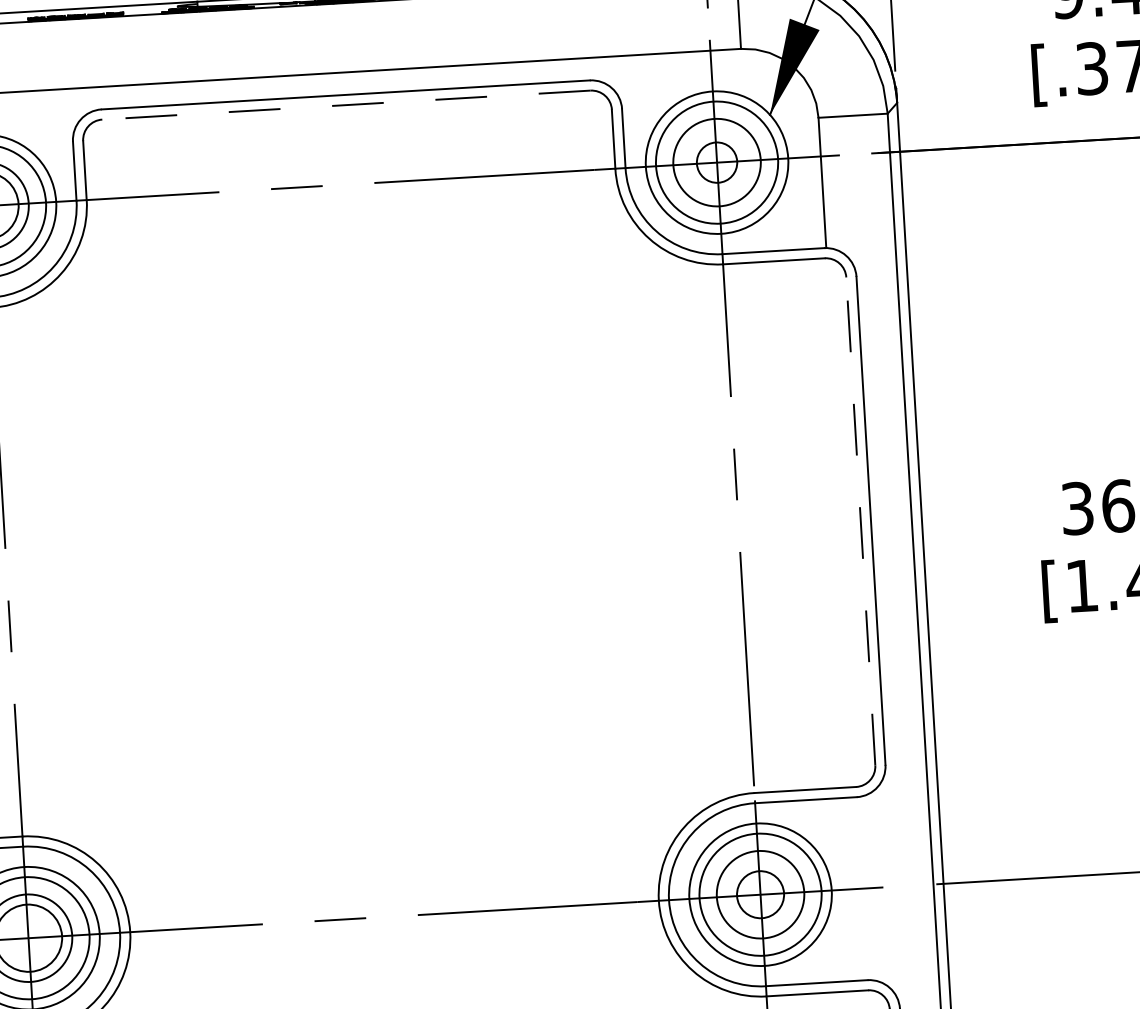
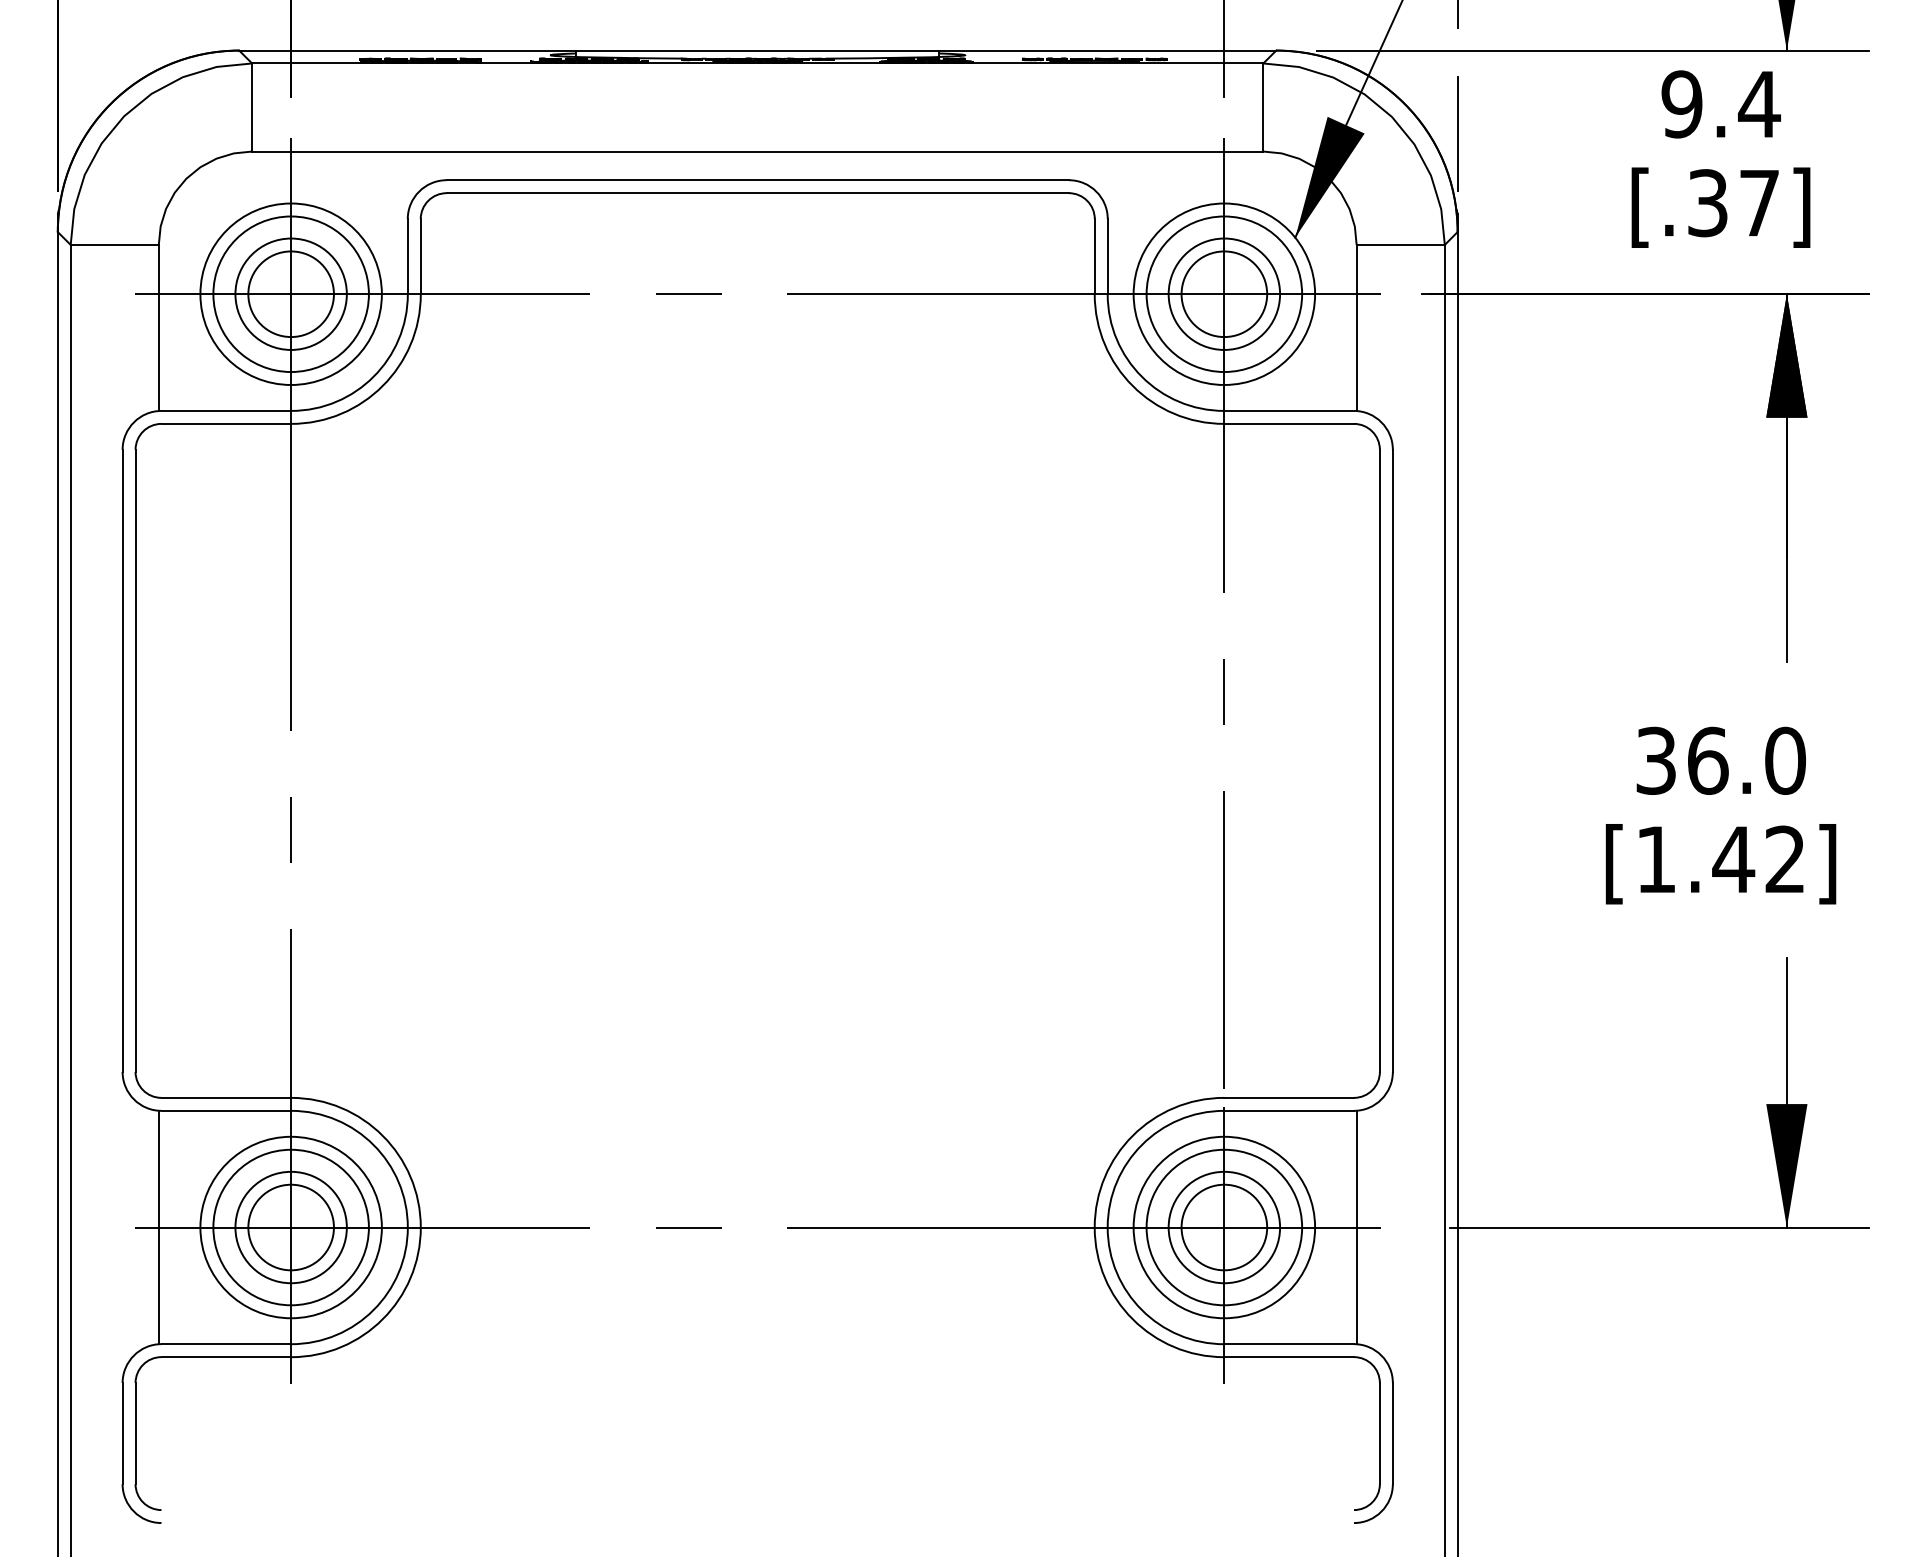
line: (346, 105) -> (757, 193), dashed -> solid
circle: (717, 162) -> (1224, 294), size x1.67
line: (860, 521) -> (1379, 760), dashed -> solid
line: (864, 888) -> (1356, 1227), added
circle: (760, 894) -> (1224, 1227), size x1.43

